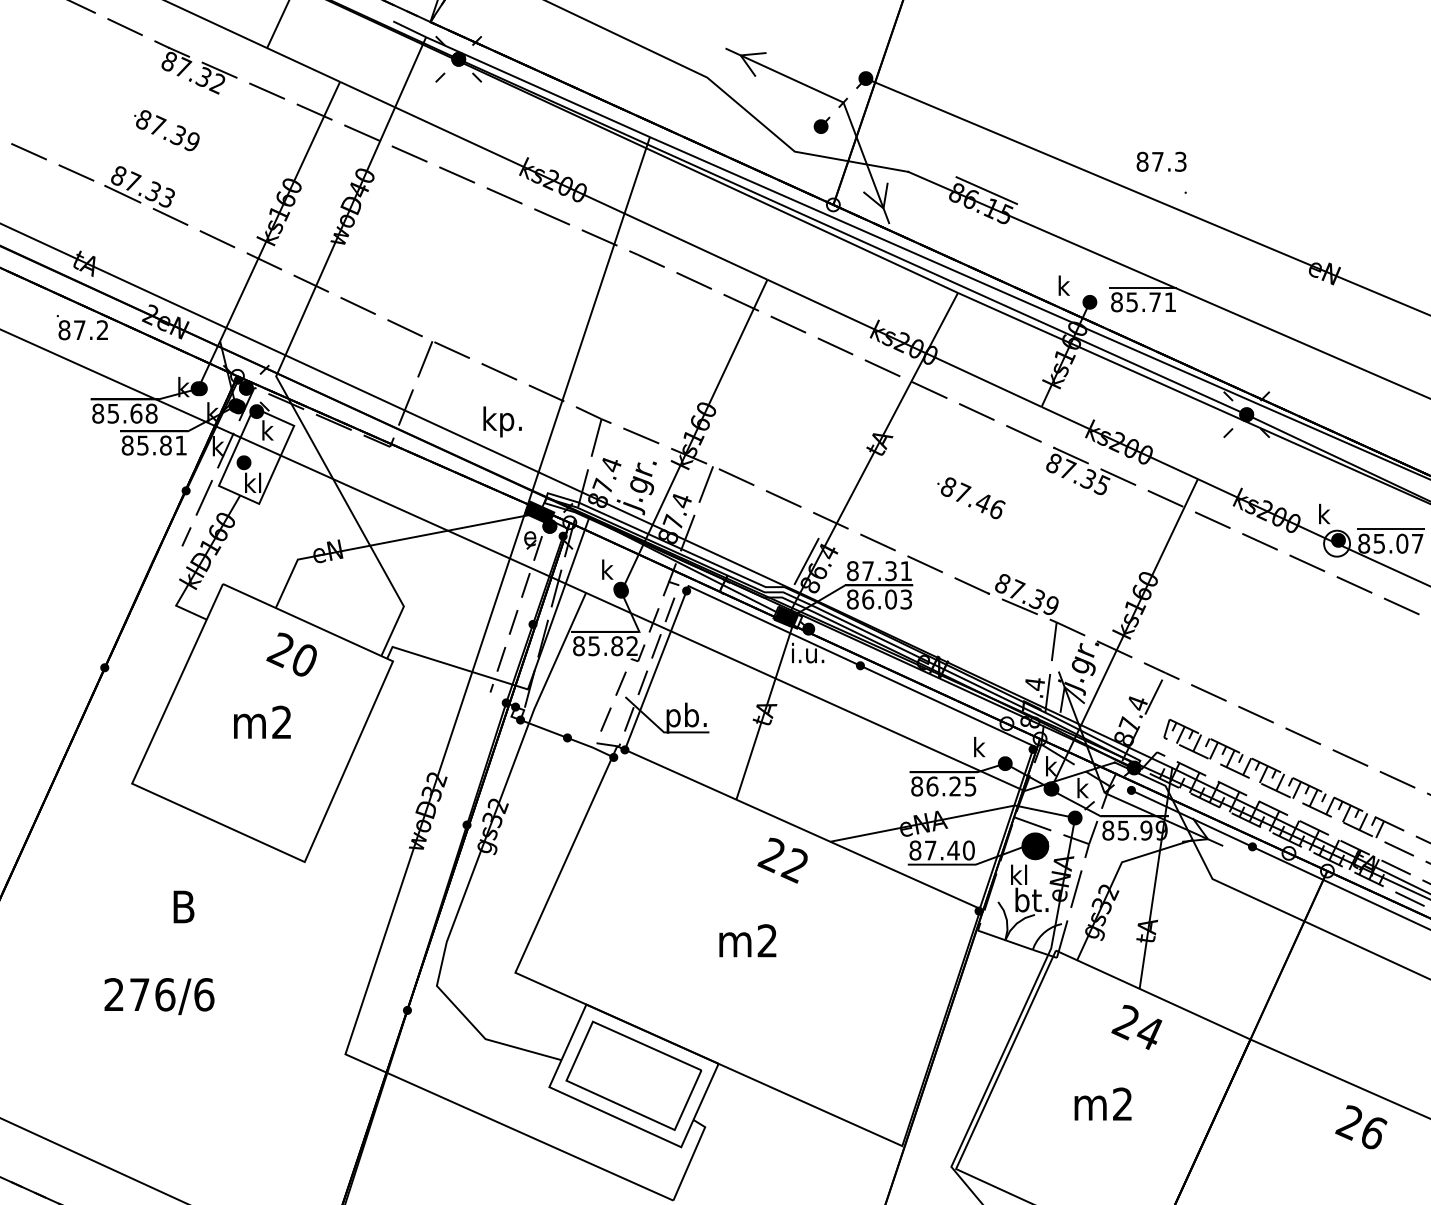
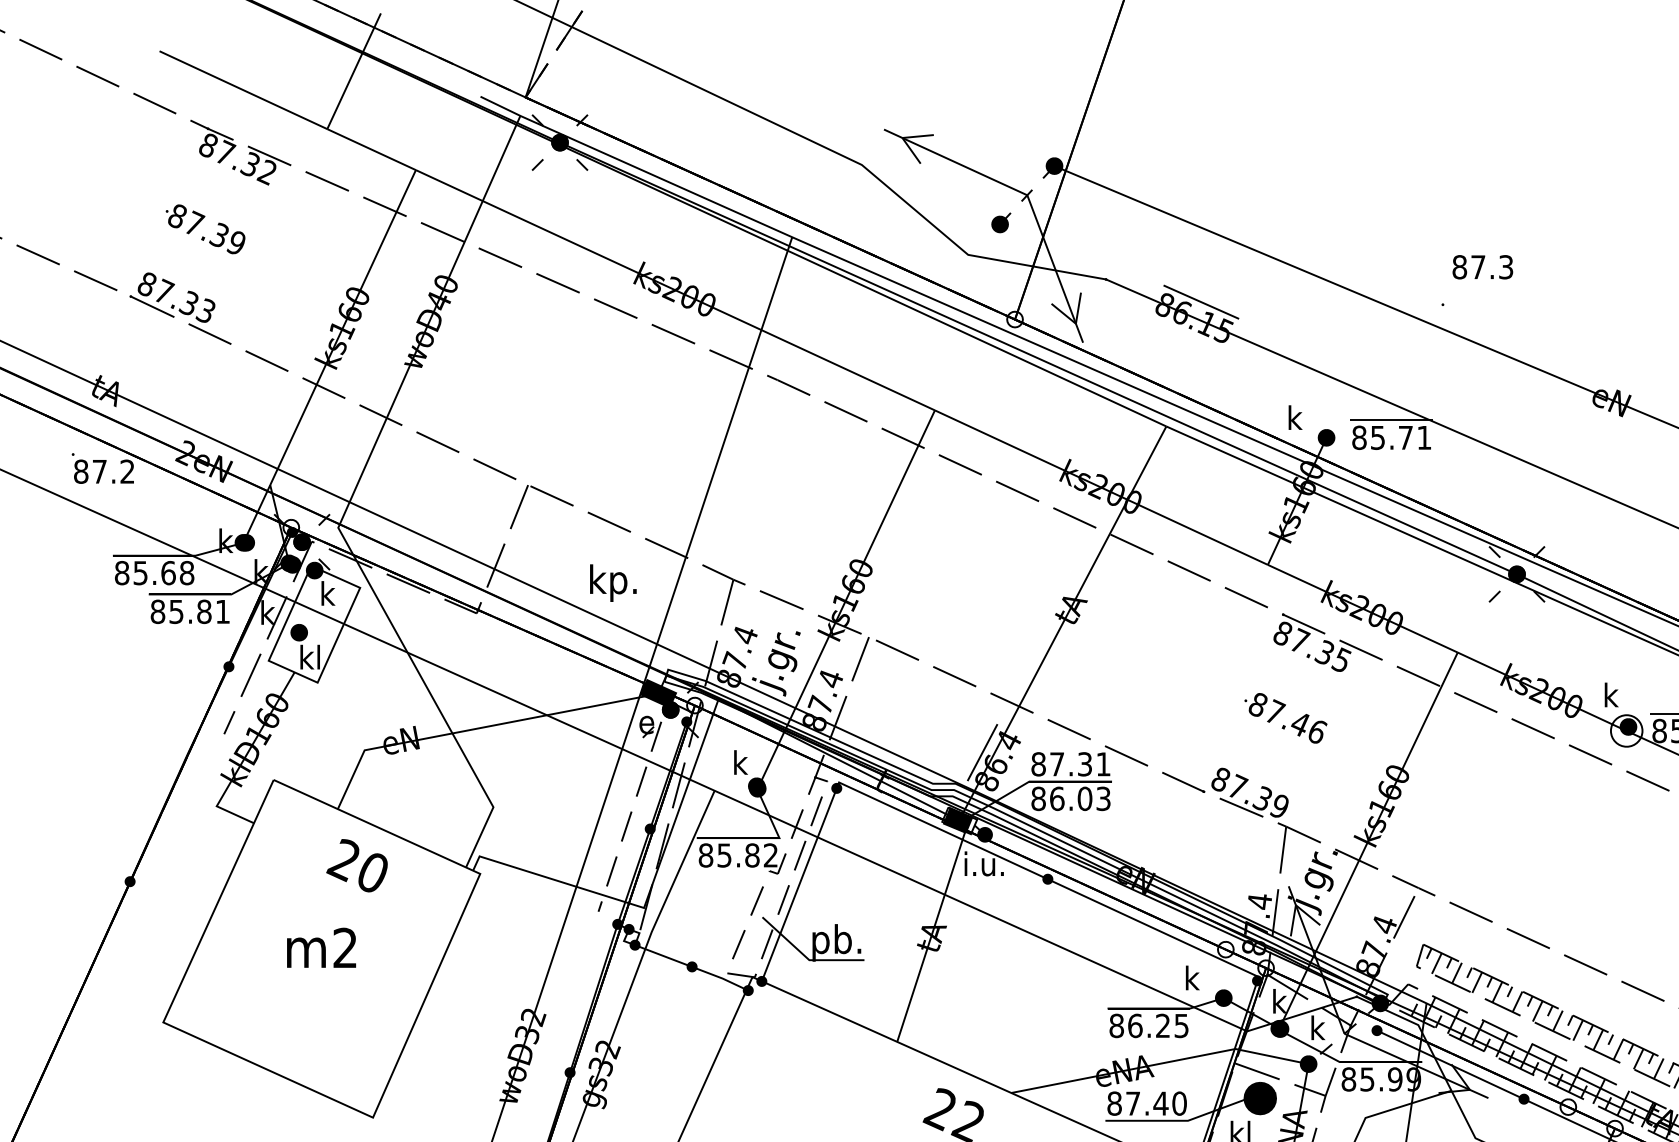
text: (1161, 161) -> (1482, 266), moved
text: (971, 498) -> (1285, 718), moved

